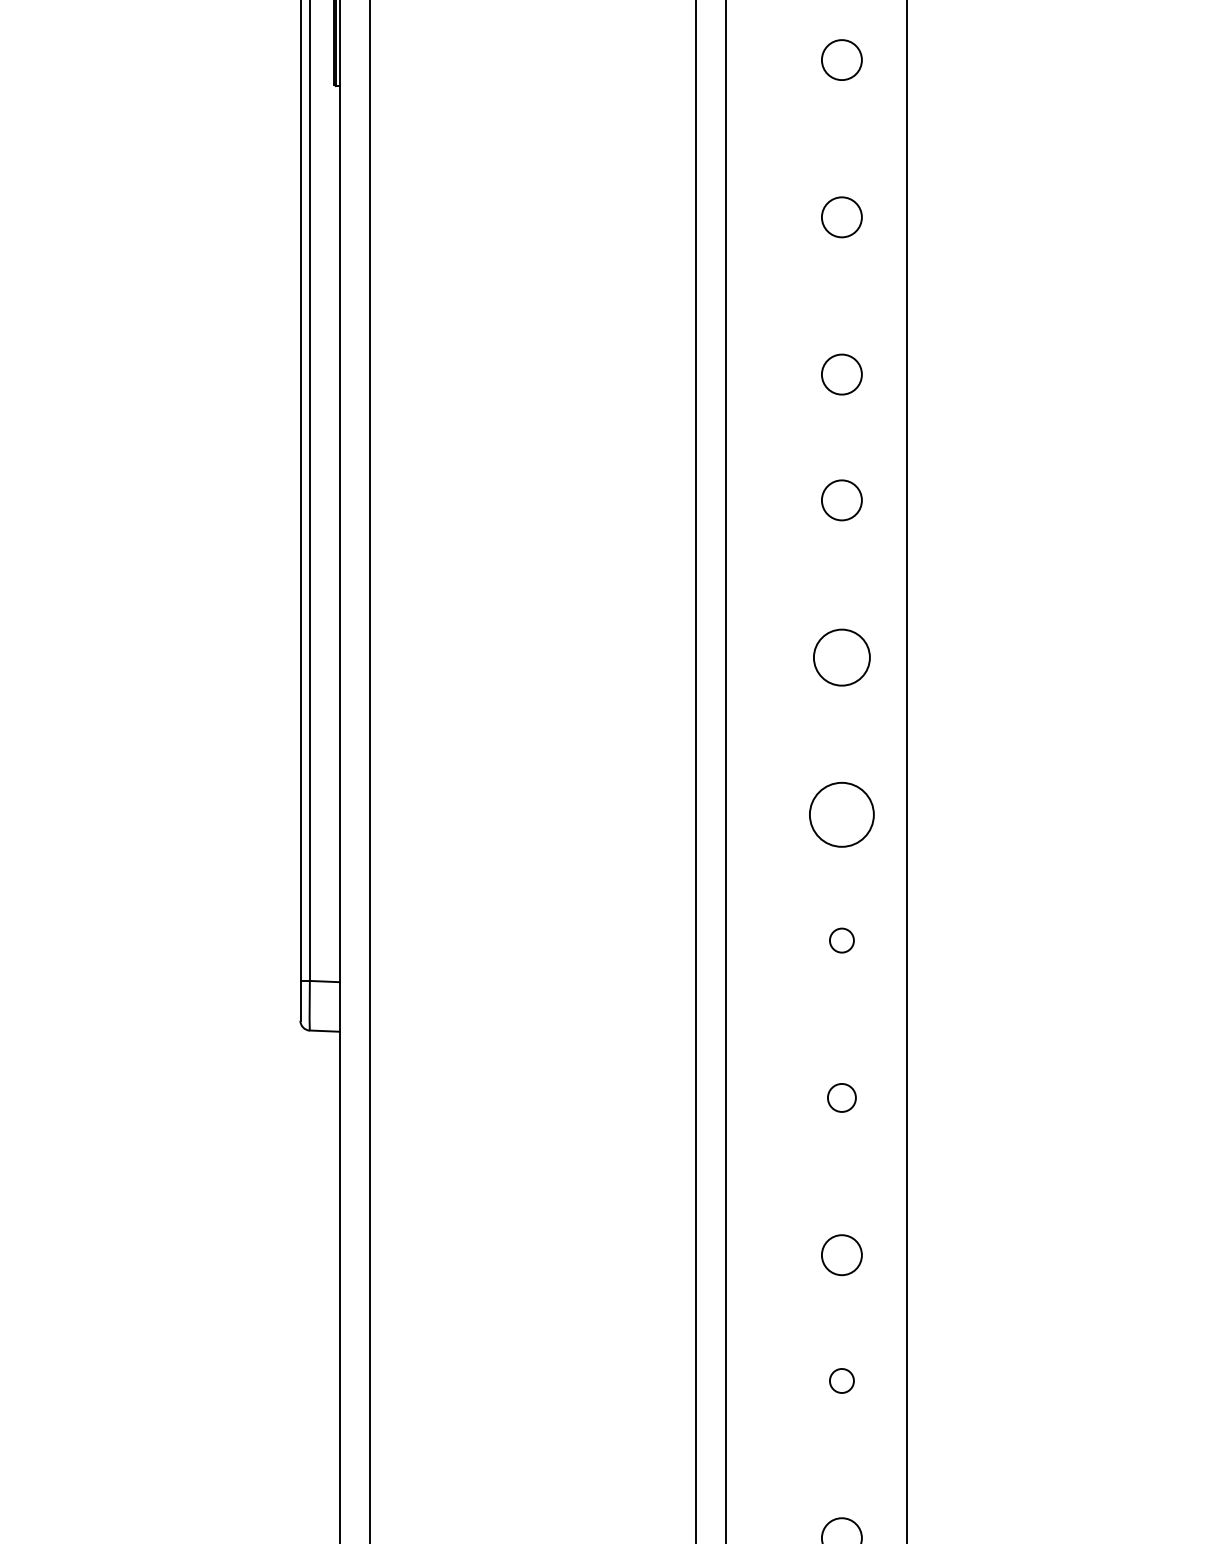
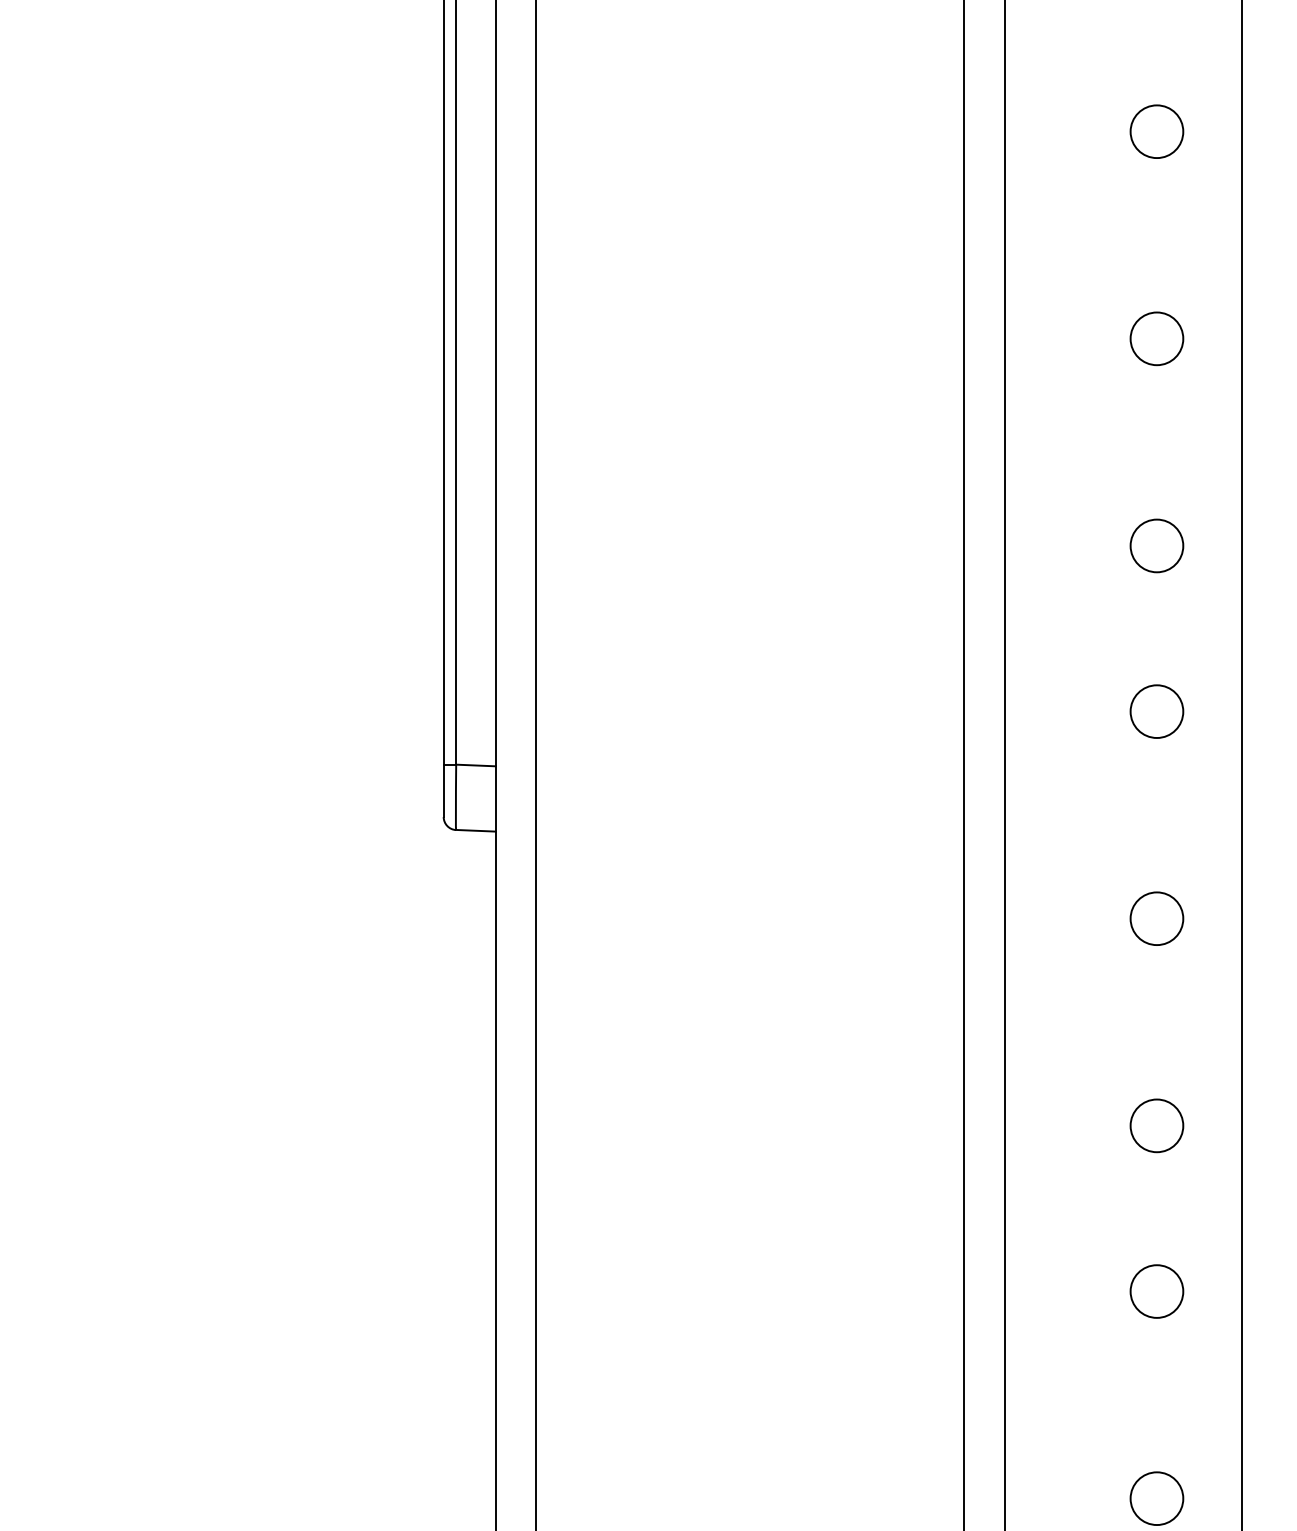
circle: (841, 657) -> (1156, 338), size x0.71
circle: (841, 814) -> (1156, 545), size x0.62
circle: (841, 940) -> (1156, 711), size x1.67
circle: (841, 1097) -> (1156, 918), size x1.43
circle: (841, 1380) -> (1156, 1290), size x1.67

